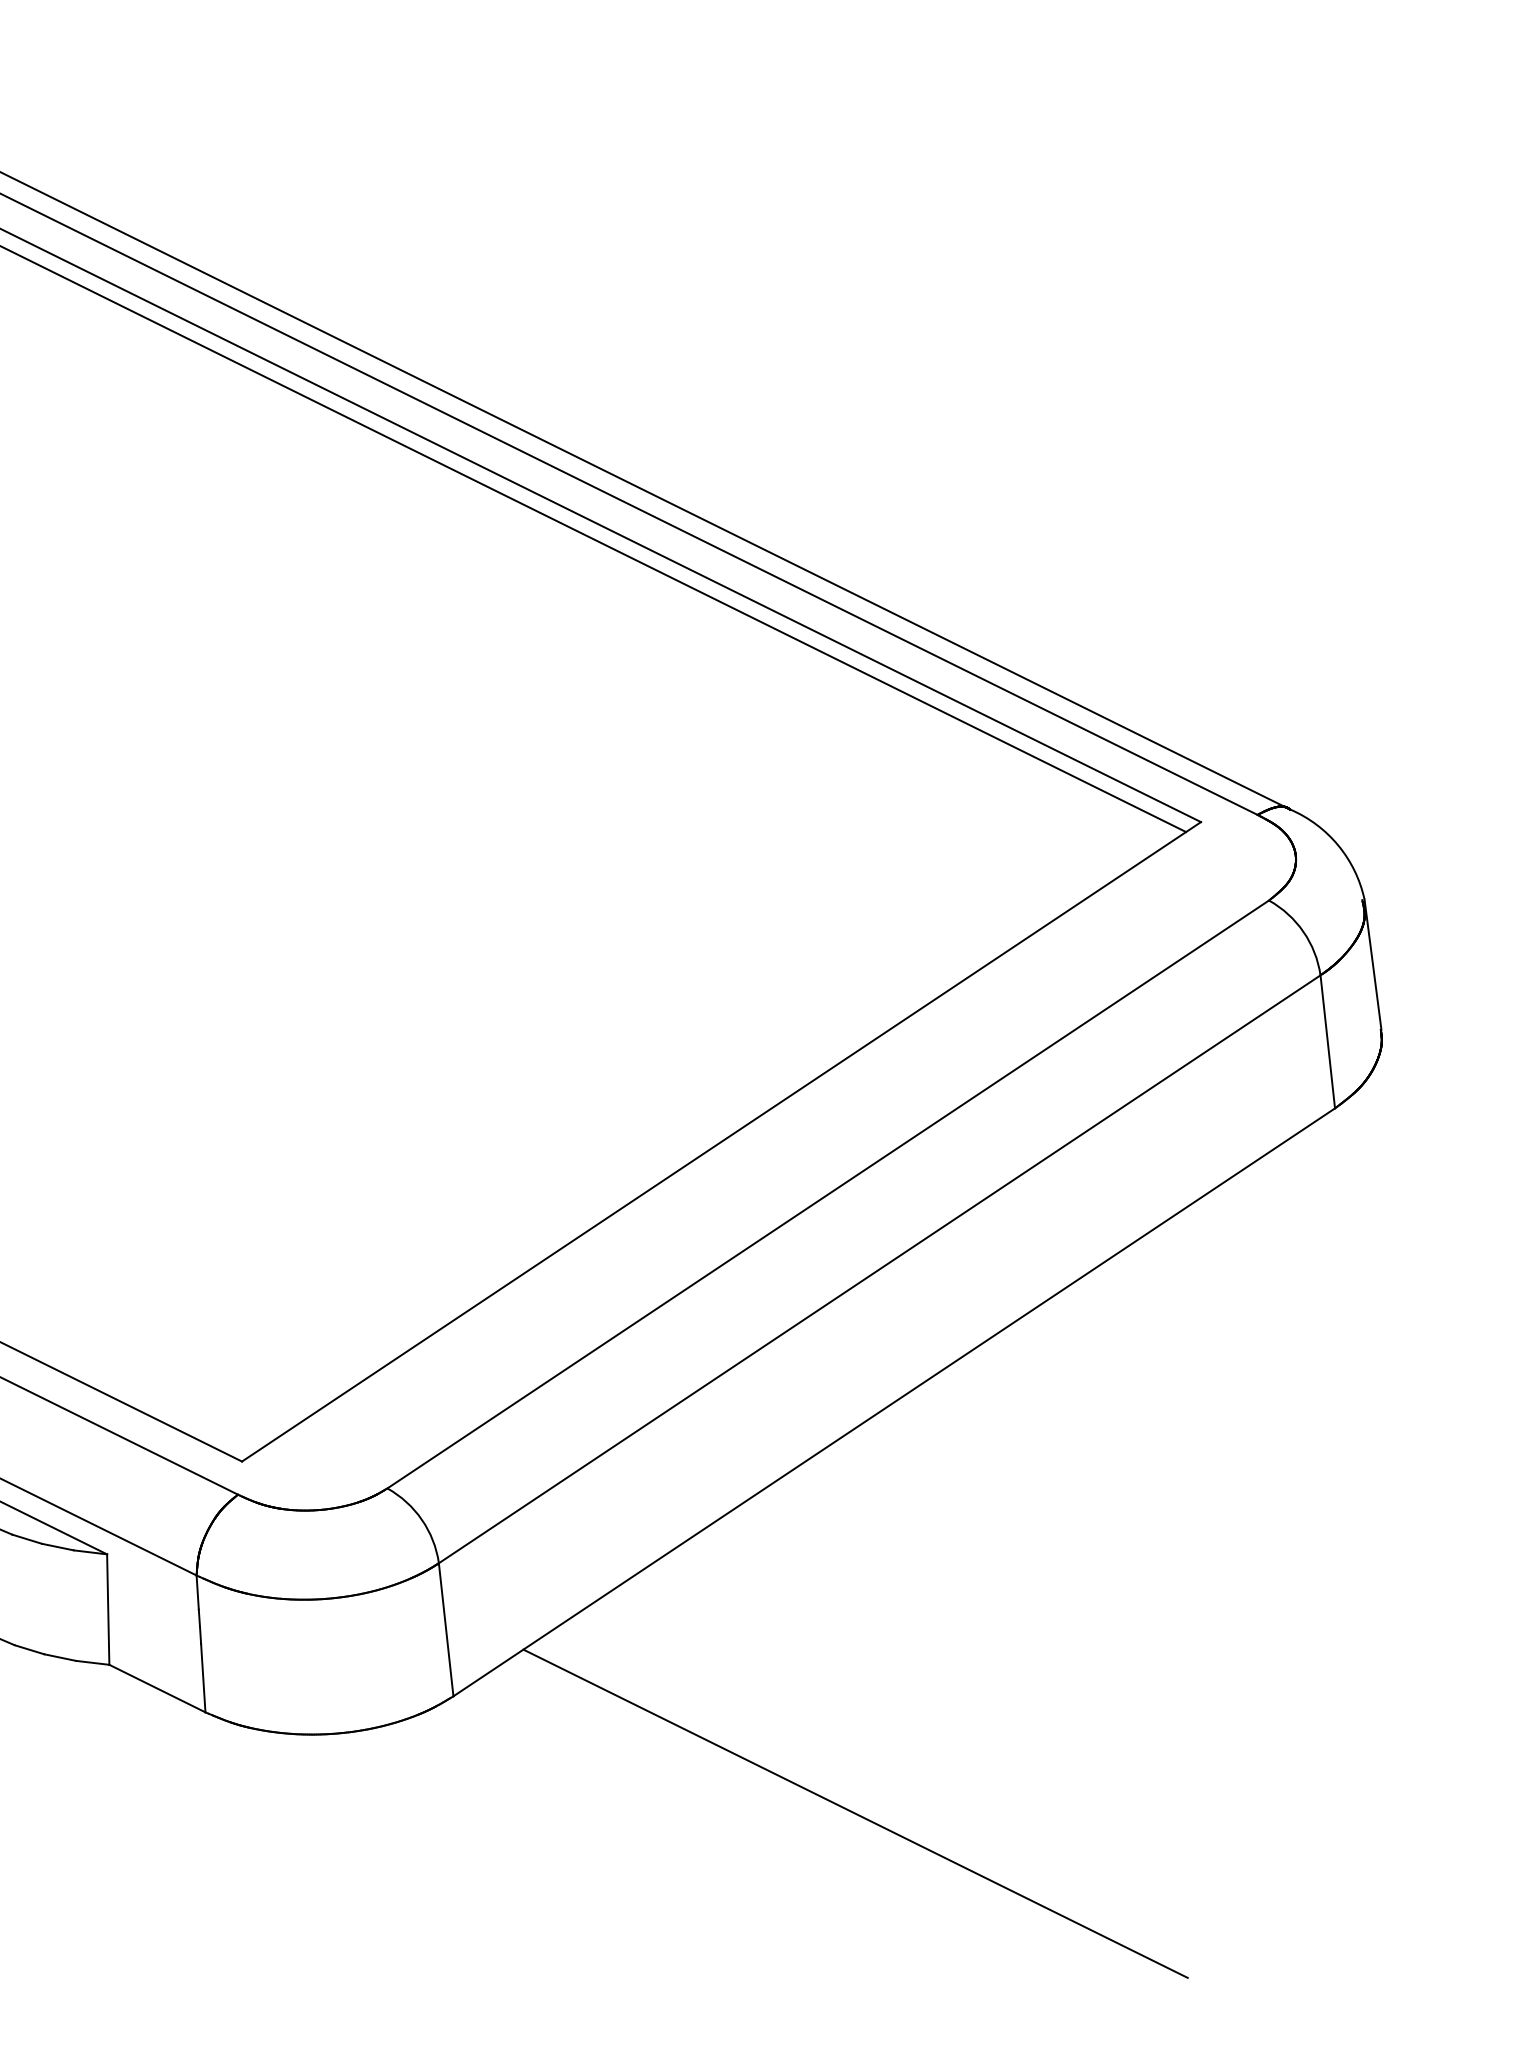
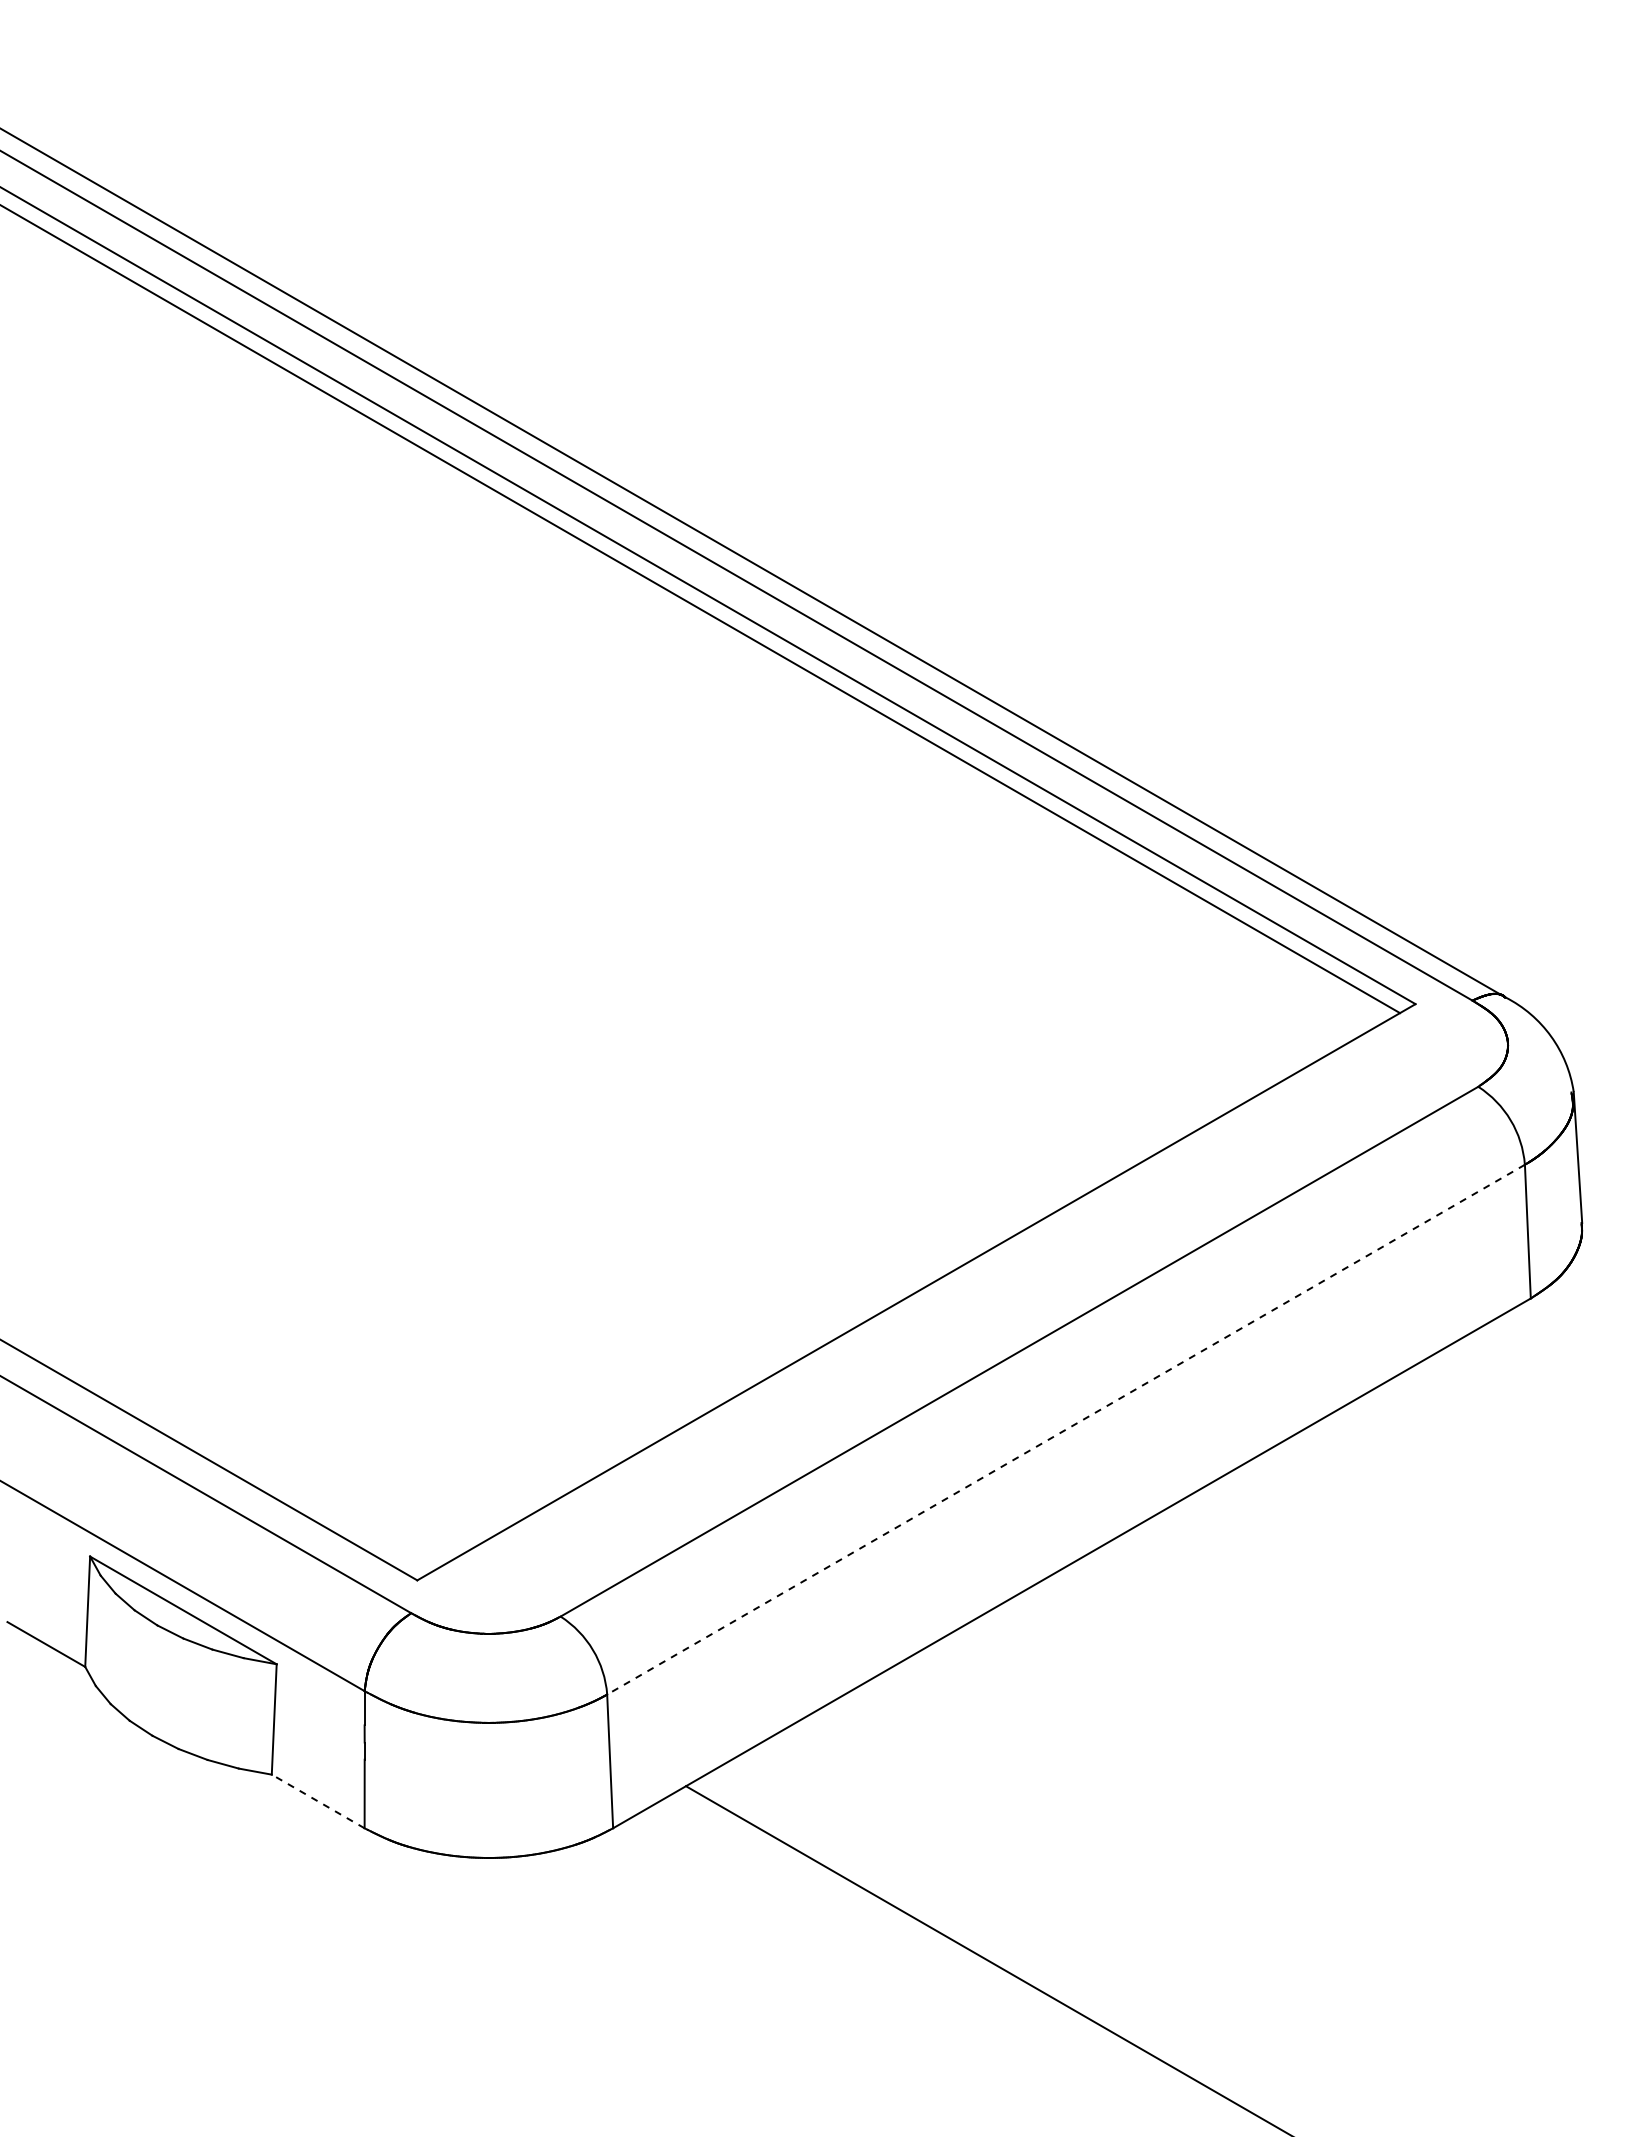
line: (880, 1269) -> (1066, 1429), solid -> dashed
line: (157, 1688) -> (318, 1801), solid -> dashed

